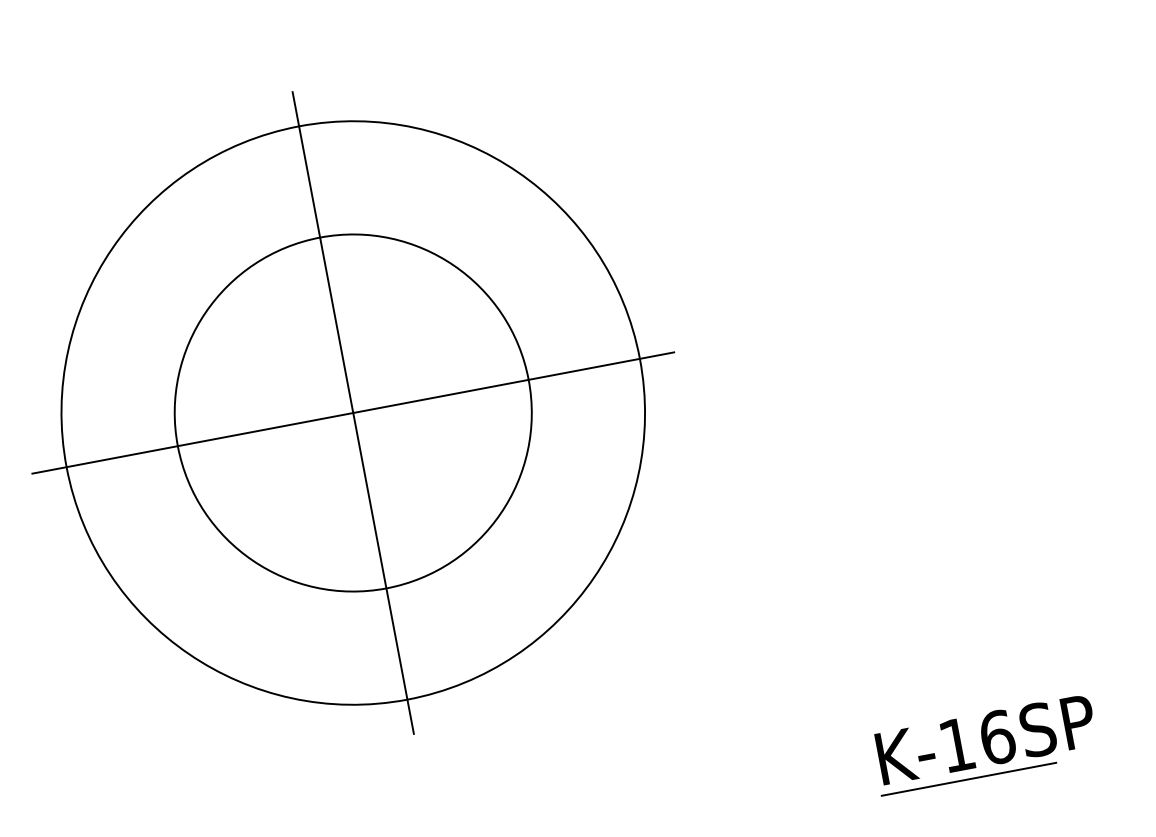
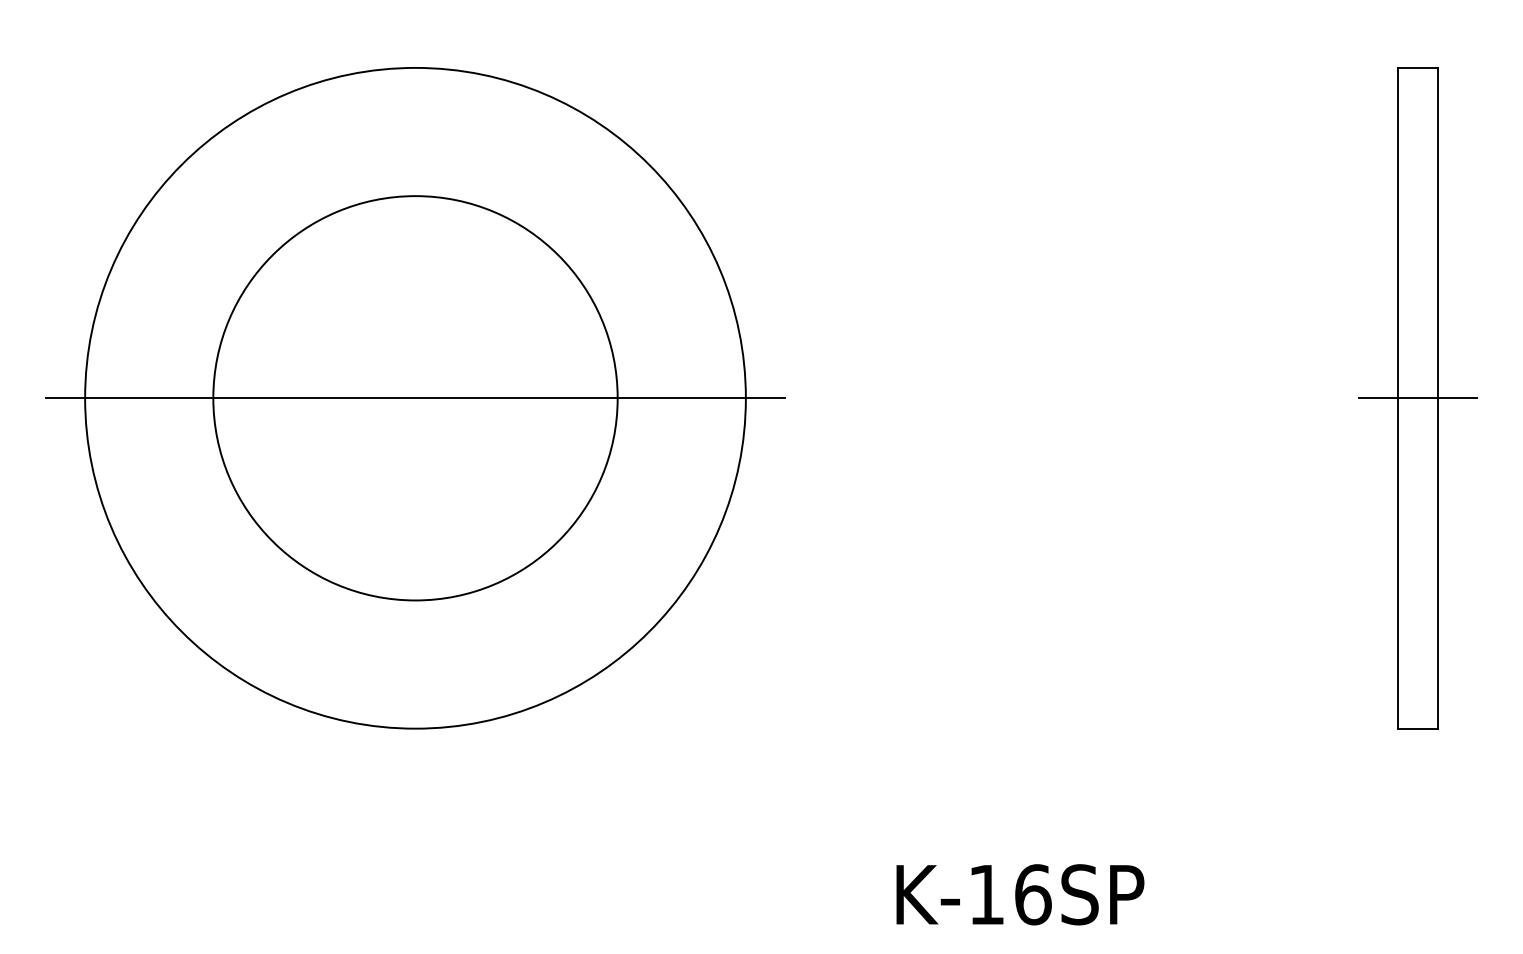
line: (353, 413) -> (415, 398), removed
text: (986, 739) -> (1020, 894), moved
line: (968, 779) -> (1023, 935), removed

